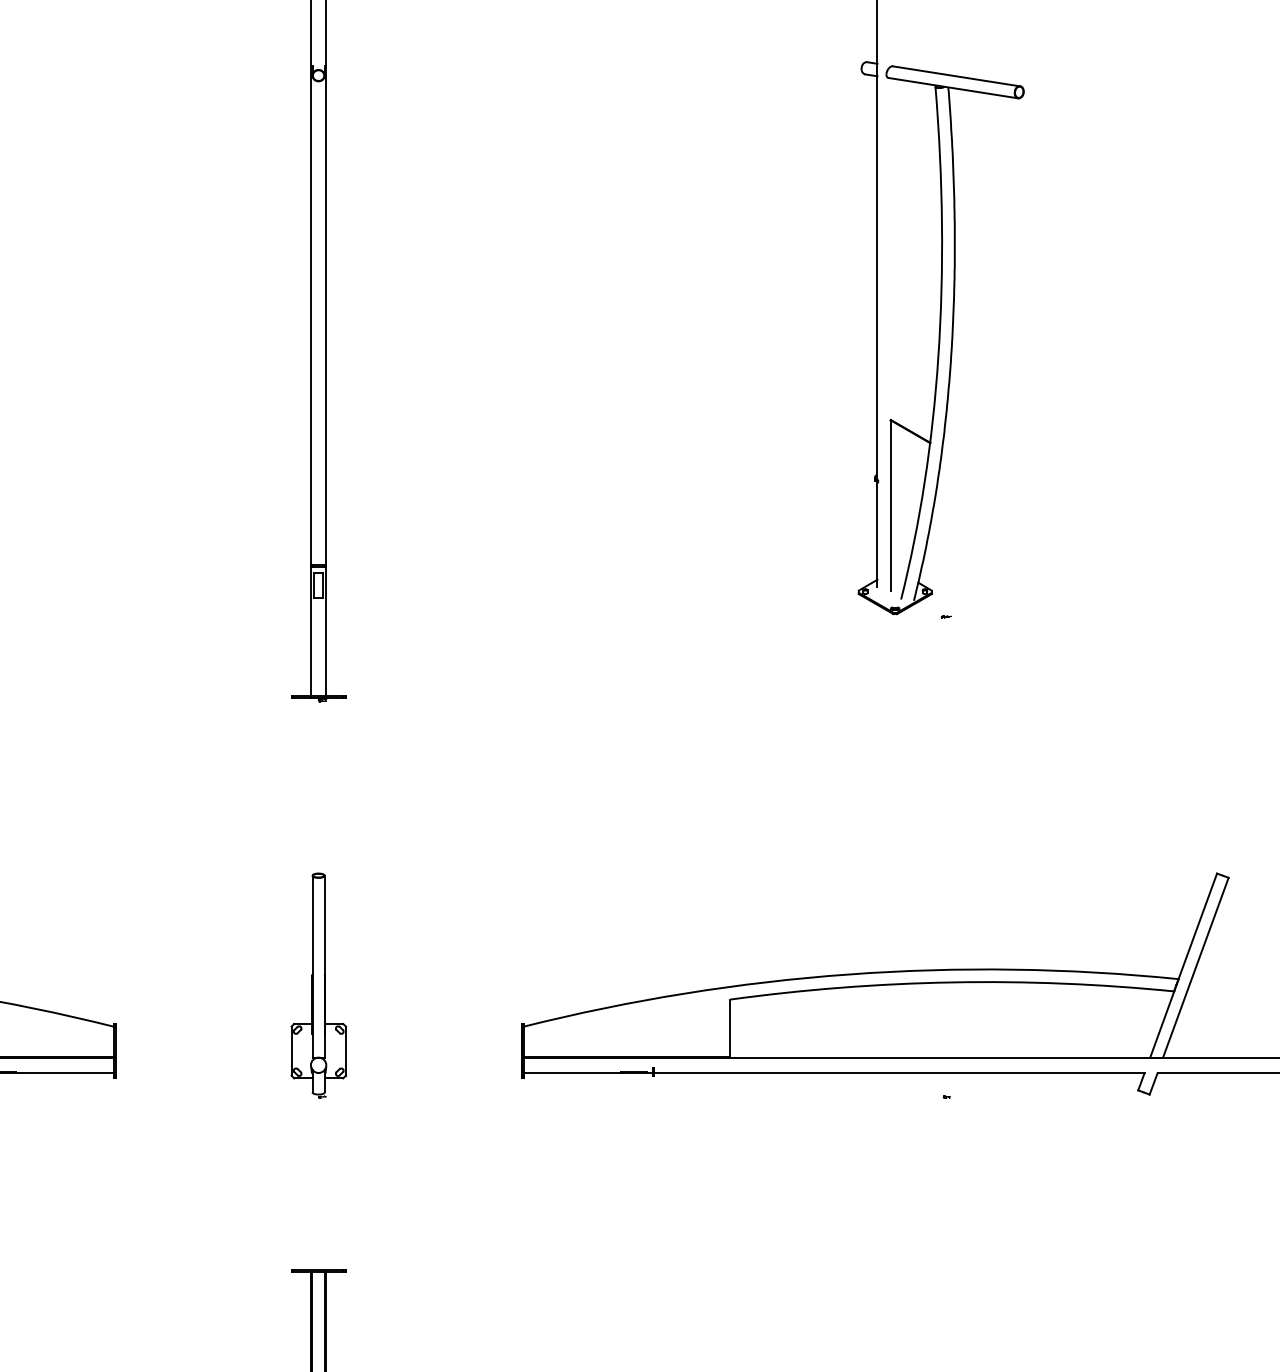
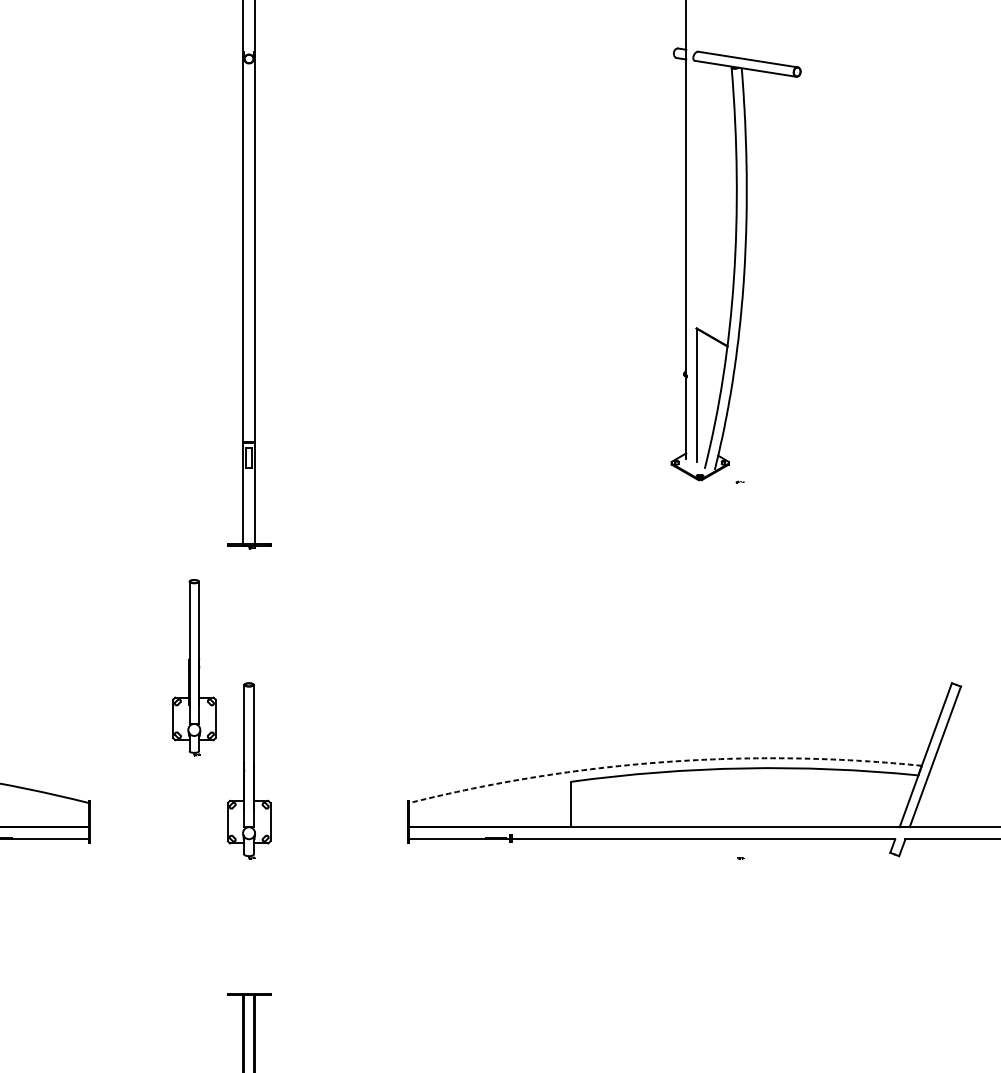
part: (248, 853) -> (194, 667), added
arc: (848, 974) -> (663, 762), solid -> dashed

